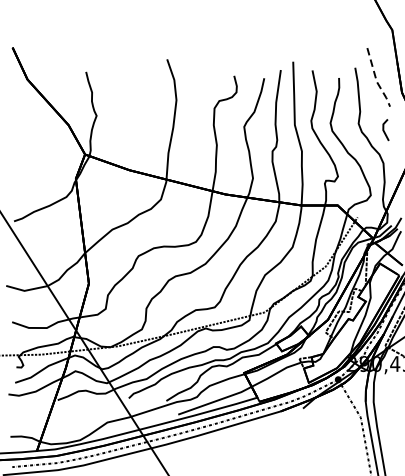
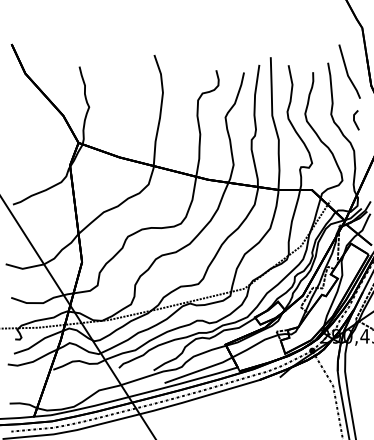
line: (376, 79) -> (347, 73), dashed -> solid

